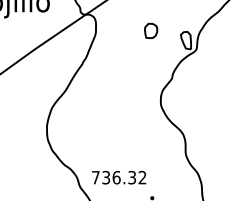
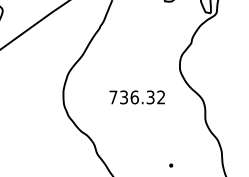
text: (119, 177) -> (137, 97), moved

